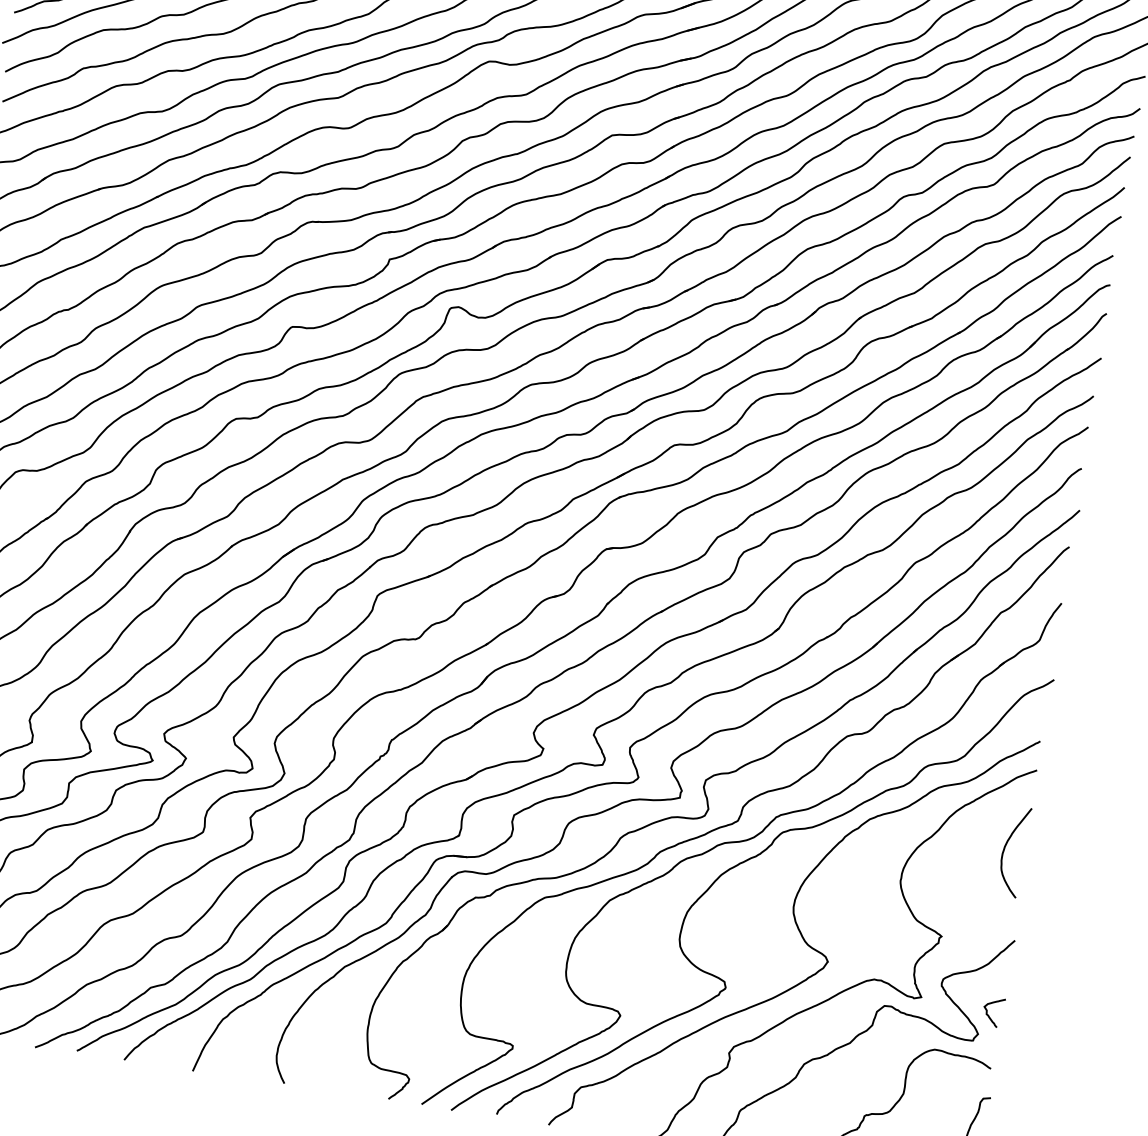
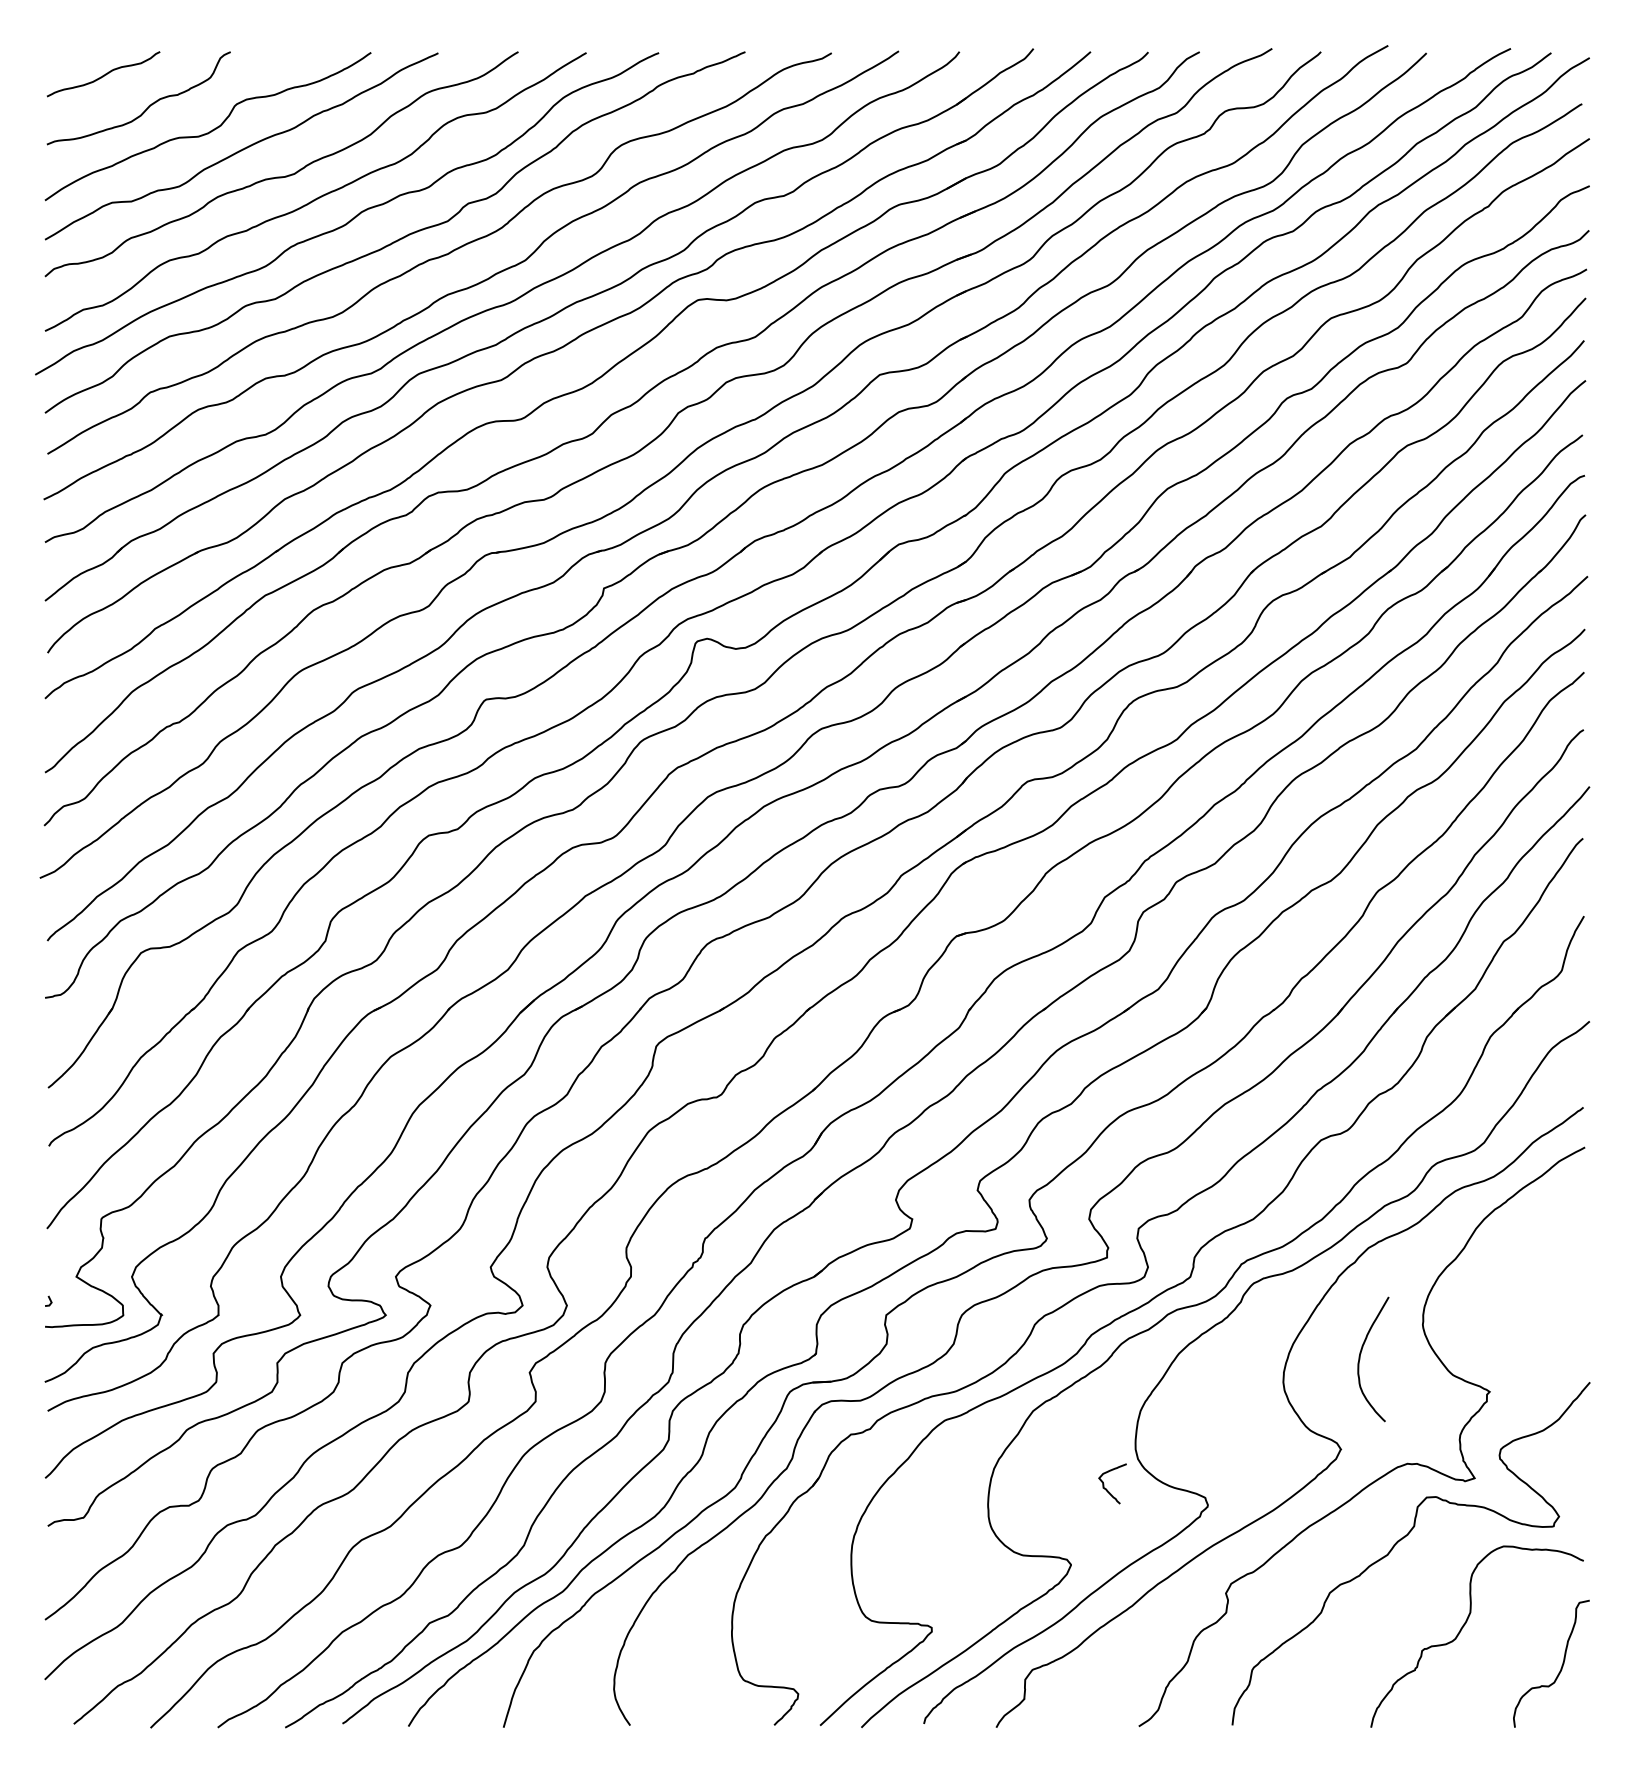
curve: (1004, 850) -> (1360, 1359), moved
curve: (988, 1014) -> (1106, 1488), moved

